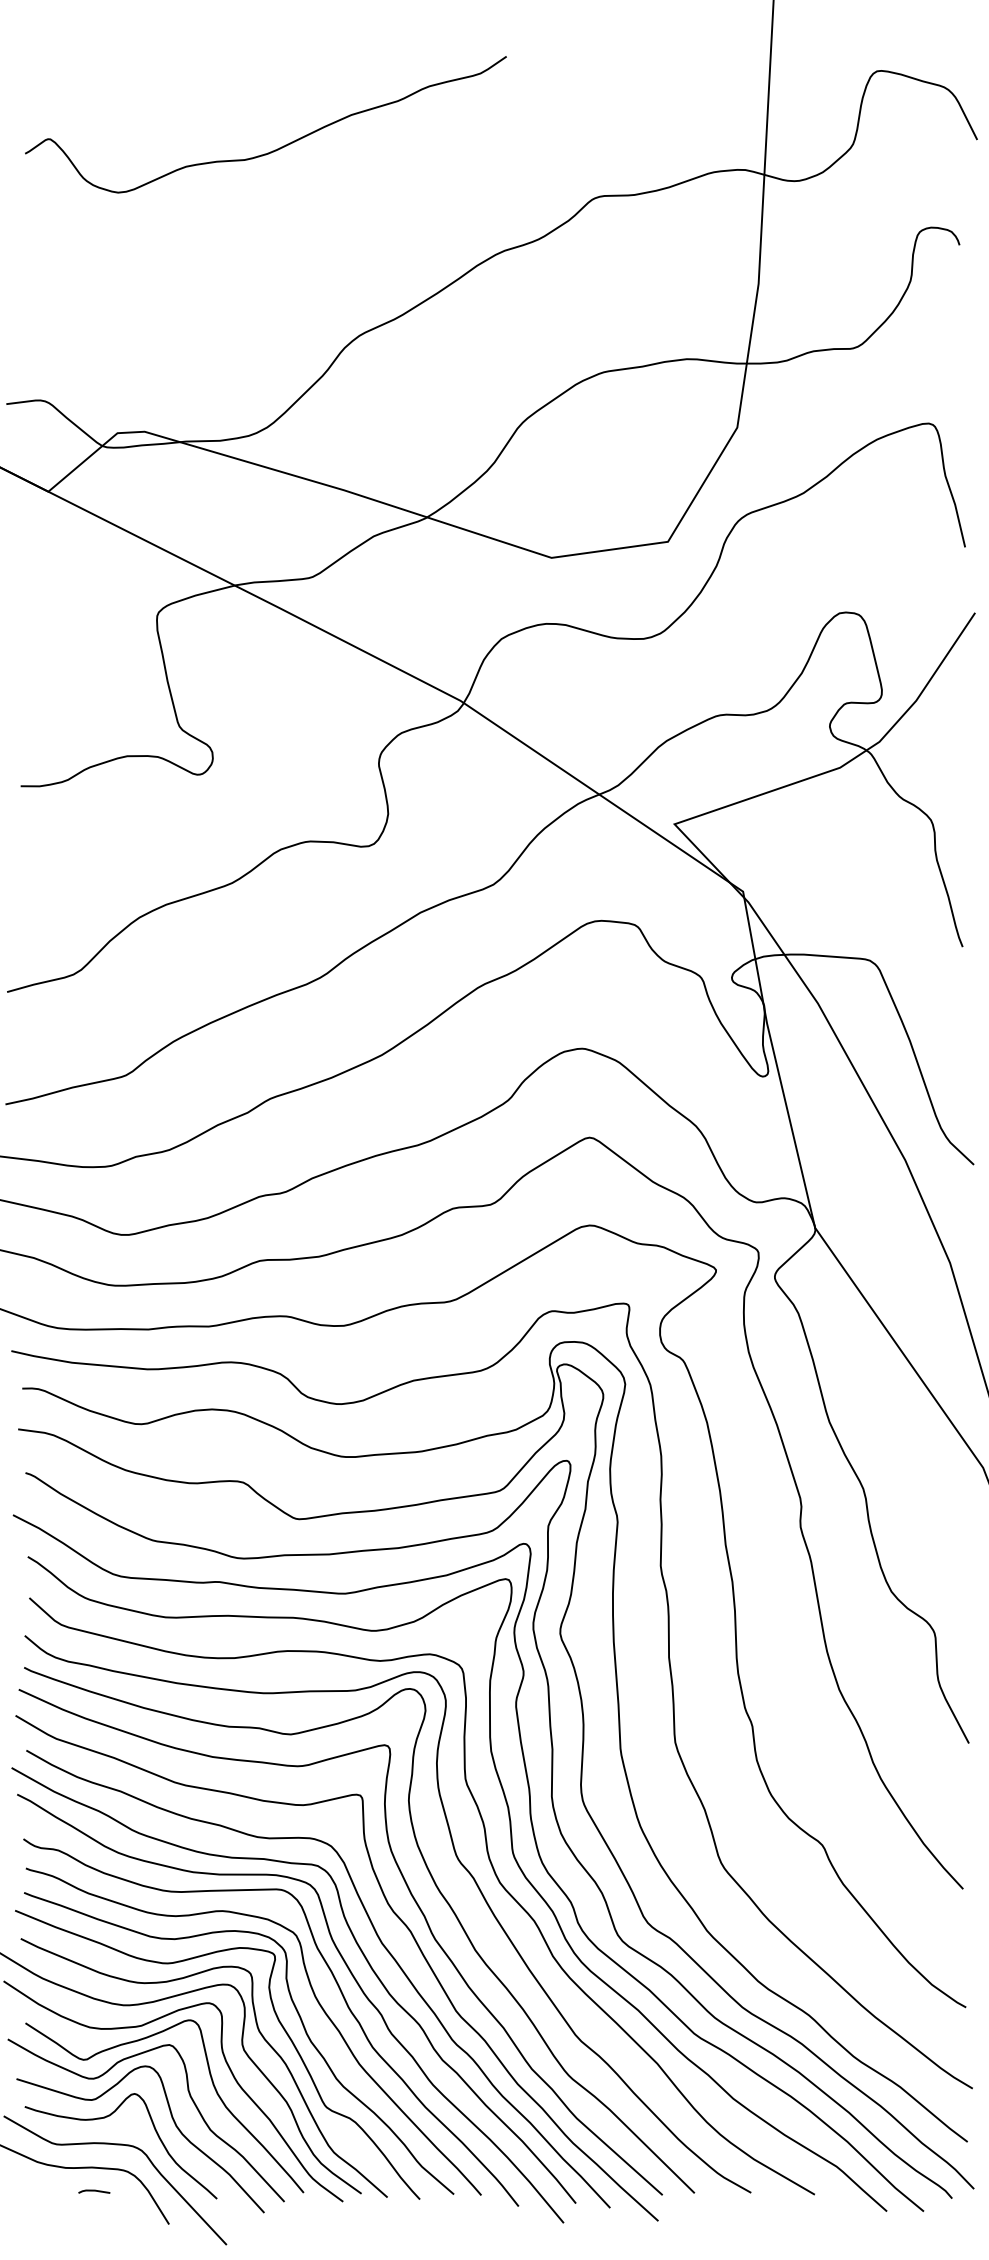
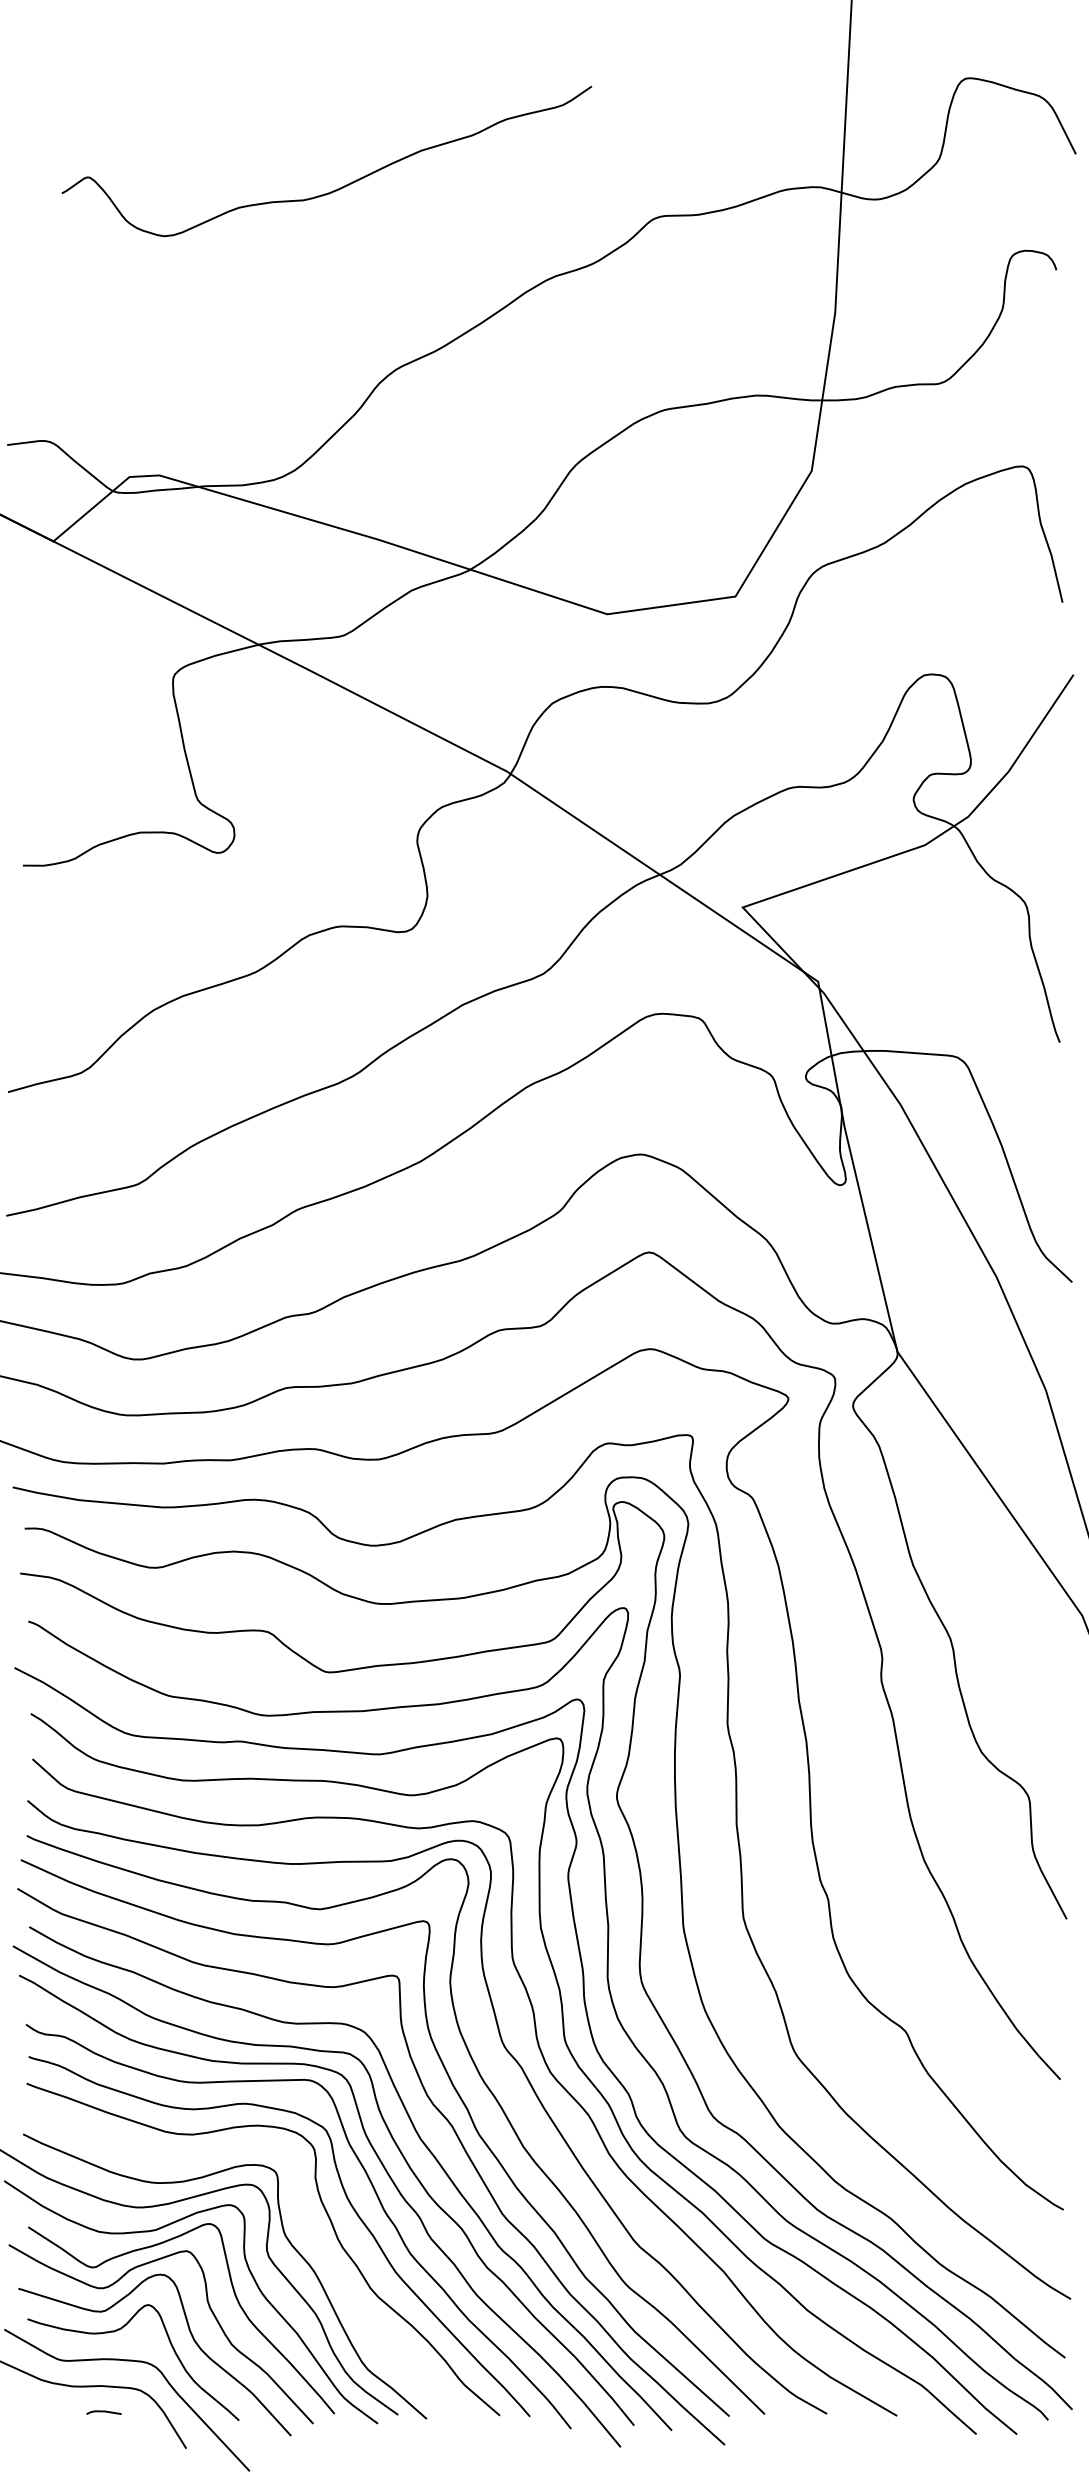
curve: (273, 150) -> (335, 189), moved
curve: (278, 2021) -> (306, 2225), removed

